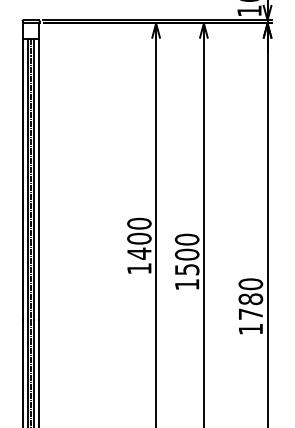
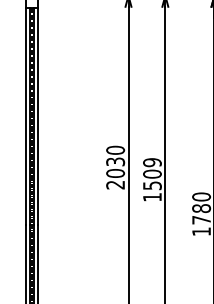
text: (187, 239) -> (152, 162), 1500 -> 1509
text: (139, 253) -> (115, 173), 1400 -> 2030

